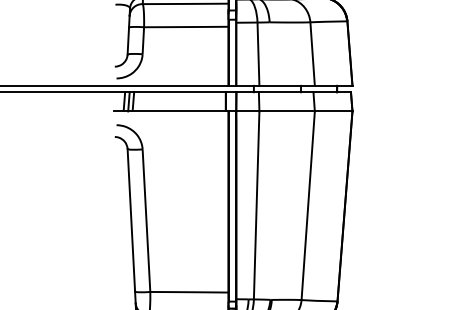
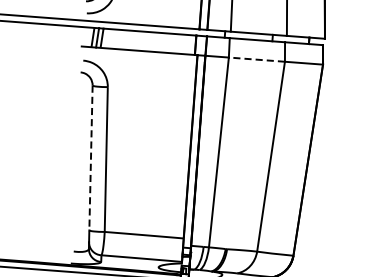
line: (287, 111) -> (257, 59), solid -> dashed
line: (131, 220) -> (91, 158), solid -> dashed

